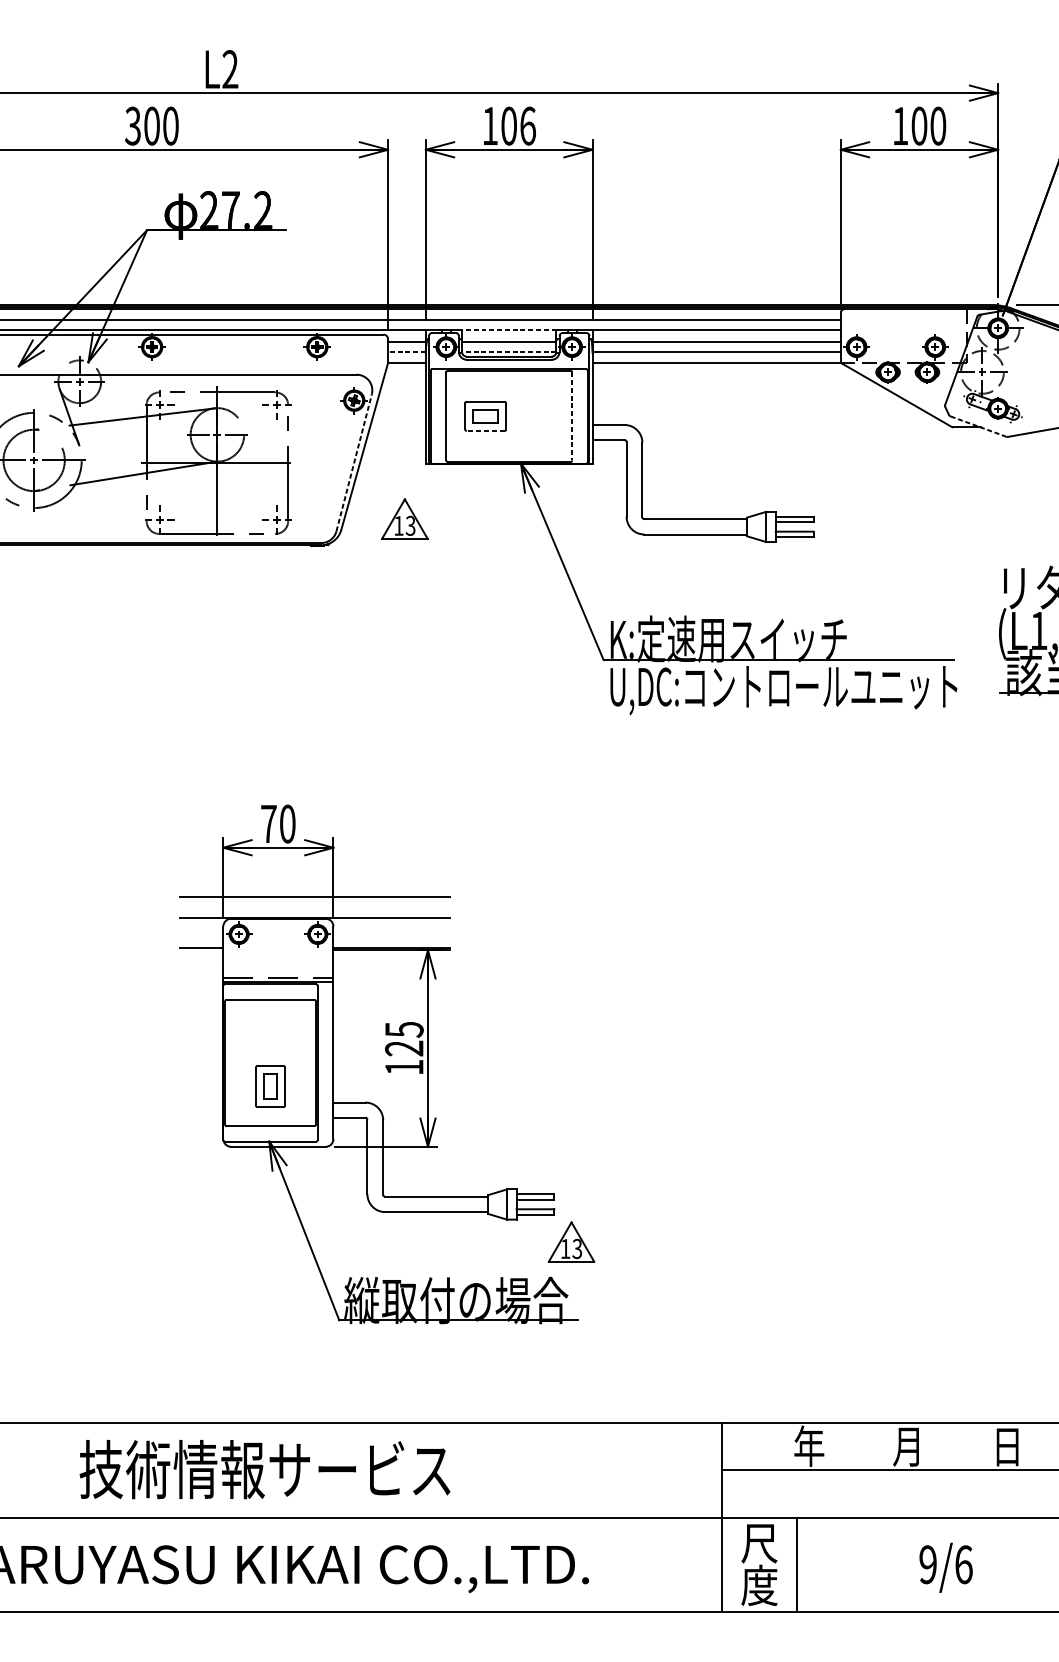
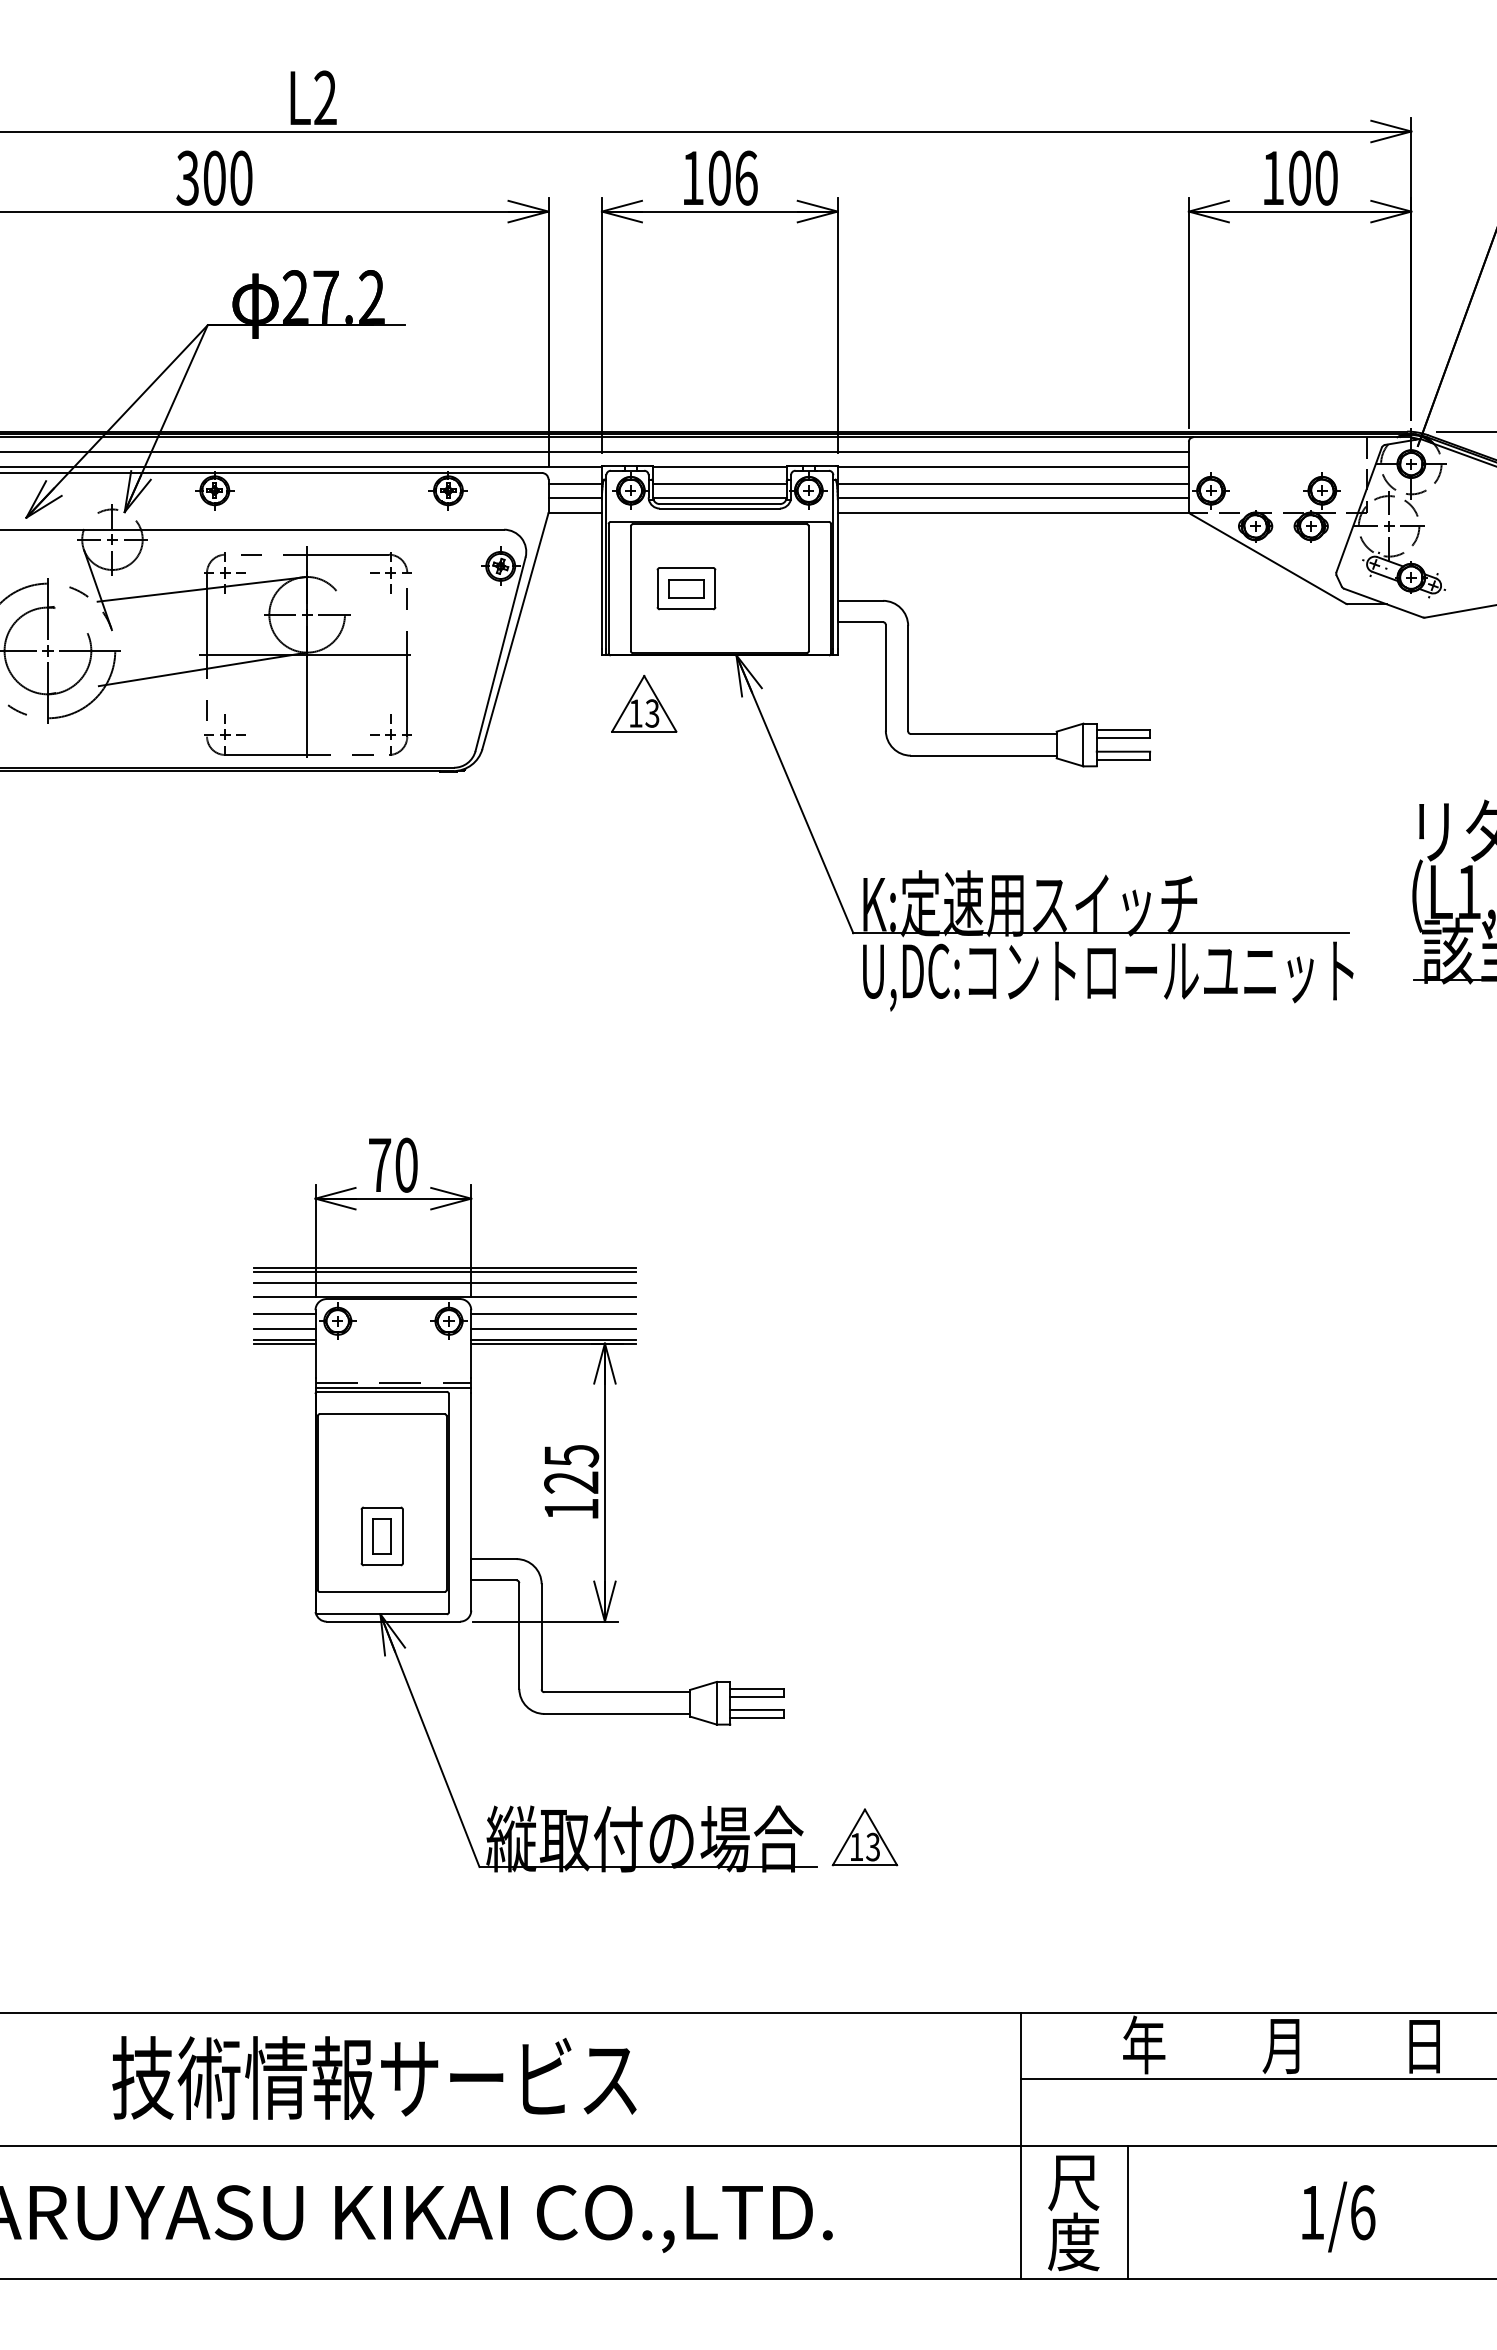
line: (508, 330) -> (719, 466), dashed -> solid
line: (407, 352) -> (575, 498), dashed -> solid
line: (508, 352) -> (719, 498), dashed -> solid
line: (571, 416) -> (808, 589), dashed -> solid
line: (978, 426) -> (1383, 603), dashed -> solid
line: (485, 431) -> (686, 609), dashed -> solid
line: (354, 462) -> (500, 654), dashed -> solid
part: (405, 518) -> (644, 703), moved
line: (315, 899) -> (445, 1272), added
line: (315, 907) -> (445, 1282), added
line: (201, 929) -> (284, 1314), added
line: (391, 929) -> (553, 1314), added
line: (201, 939) -> (284, 1328), added
line: (391, 939) -> (553, 1328), added
line: (201, 950) -> (284, 1343), added
part: (571, 1242) -> (864, 1837), moved
text: (928, 1564) -> (1312, 2212), 9/6 -> 1/6

